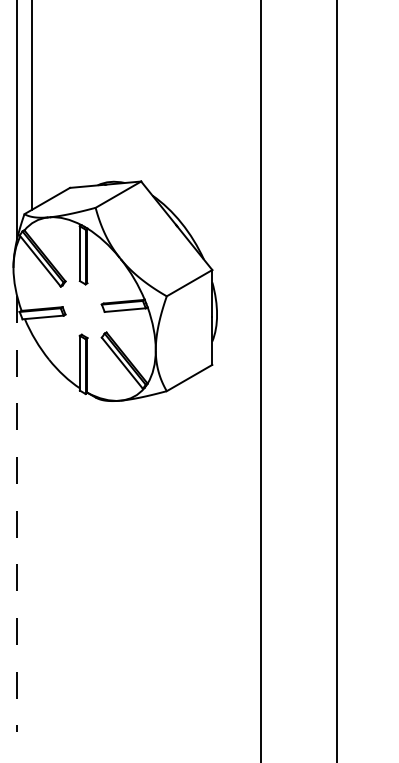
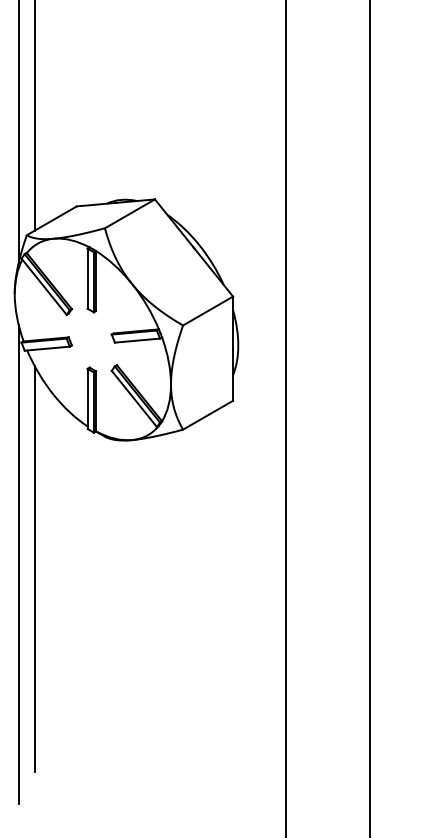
line: (17, 514) -> (19, 565), dashed -> solid
line: (31, 518) -> (34, 569), added

